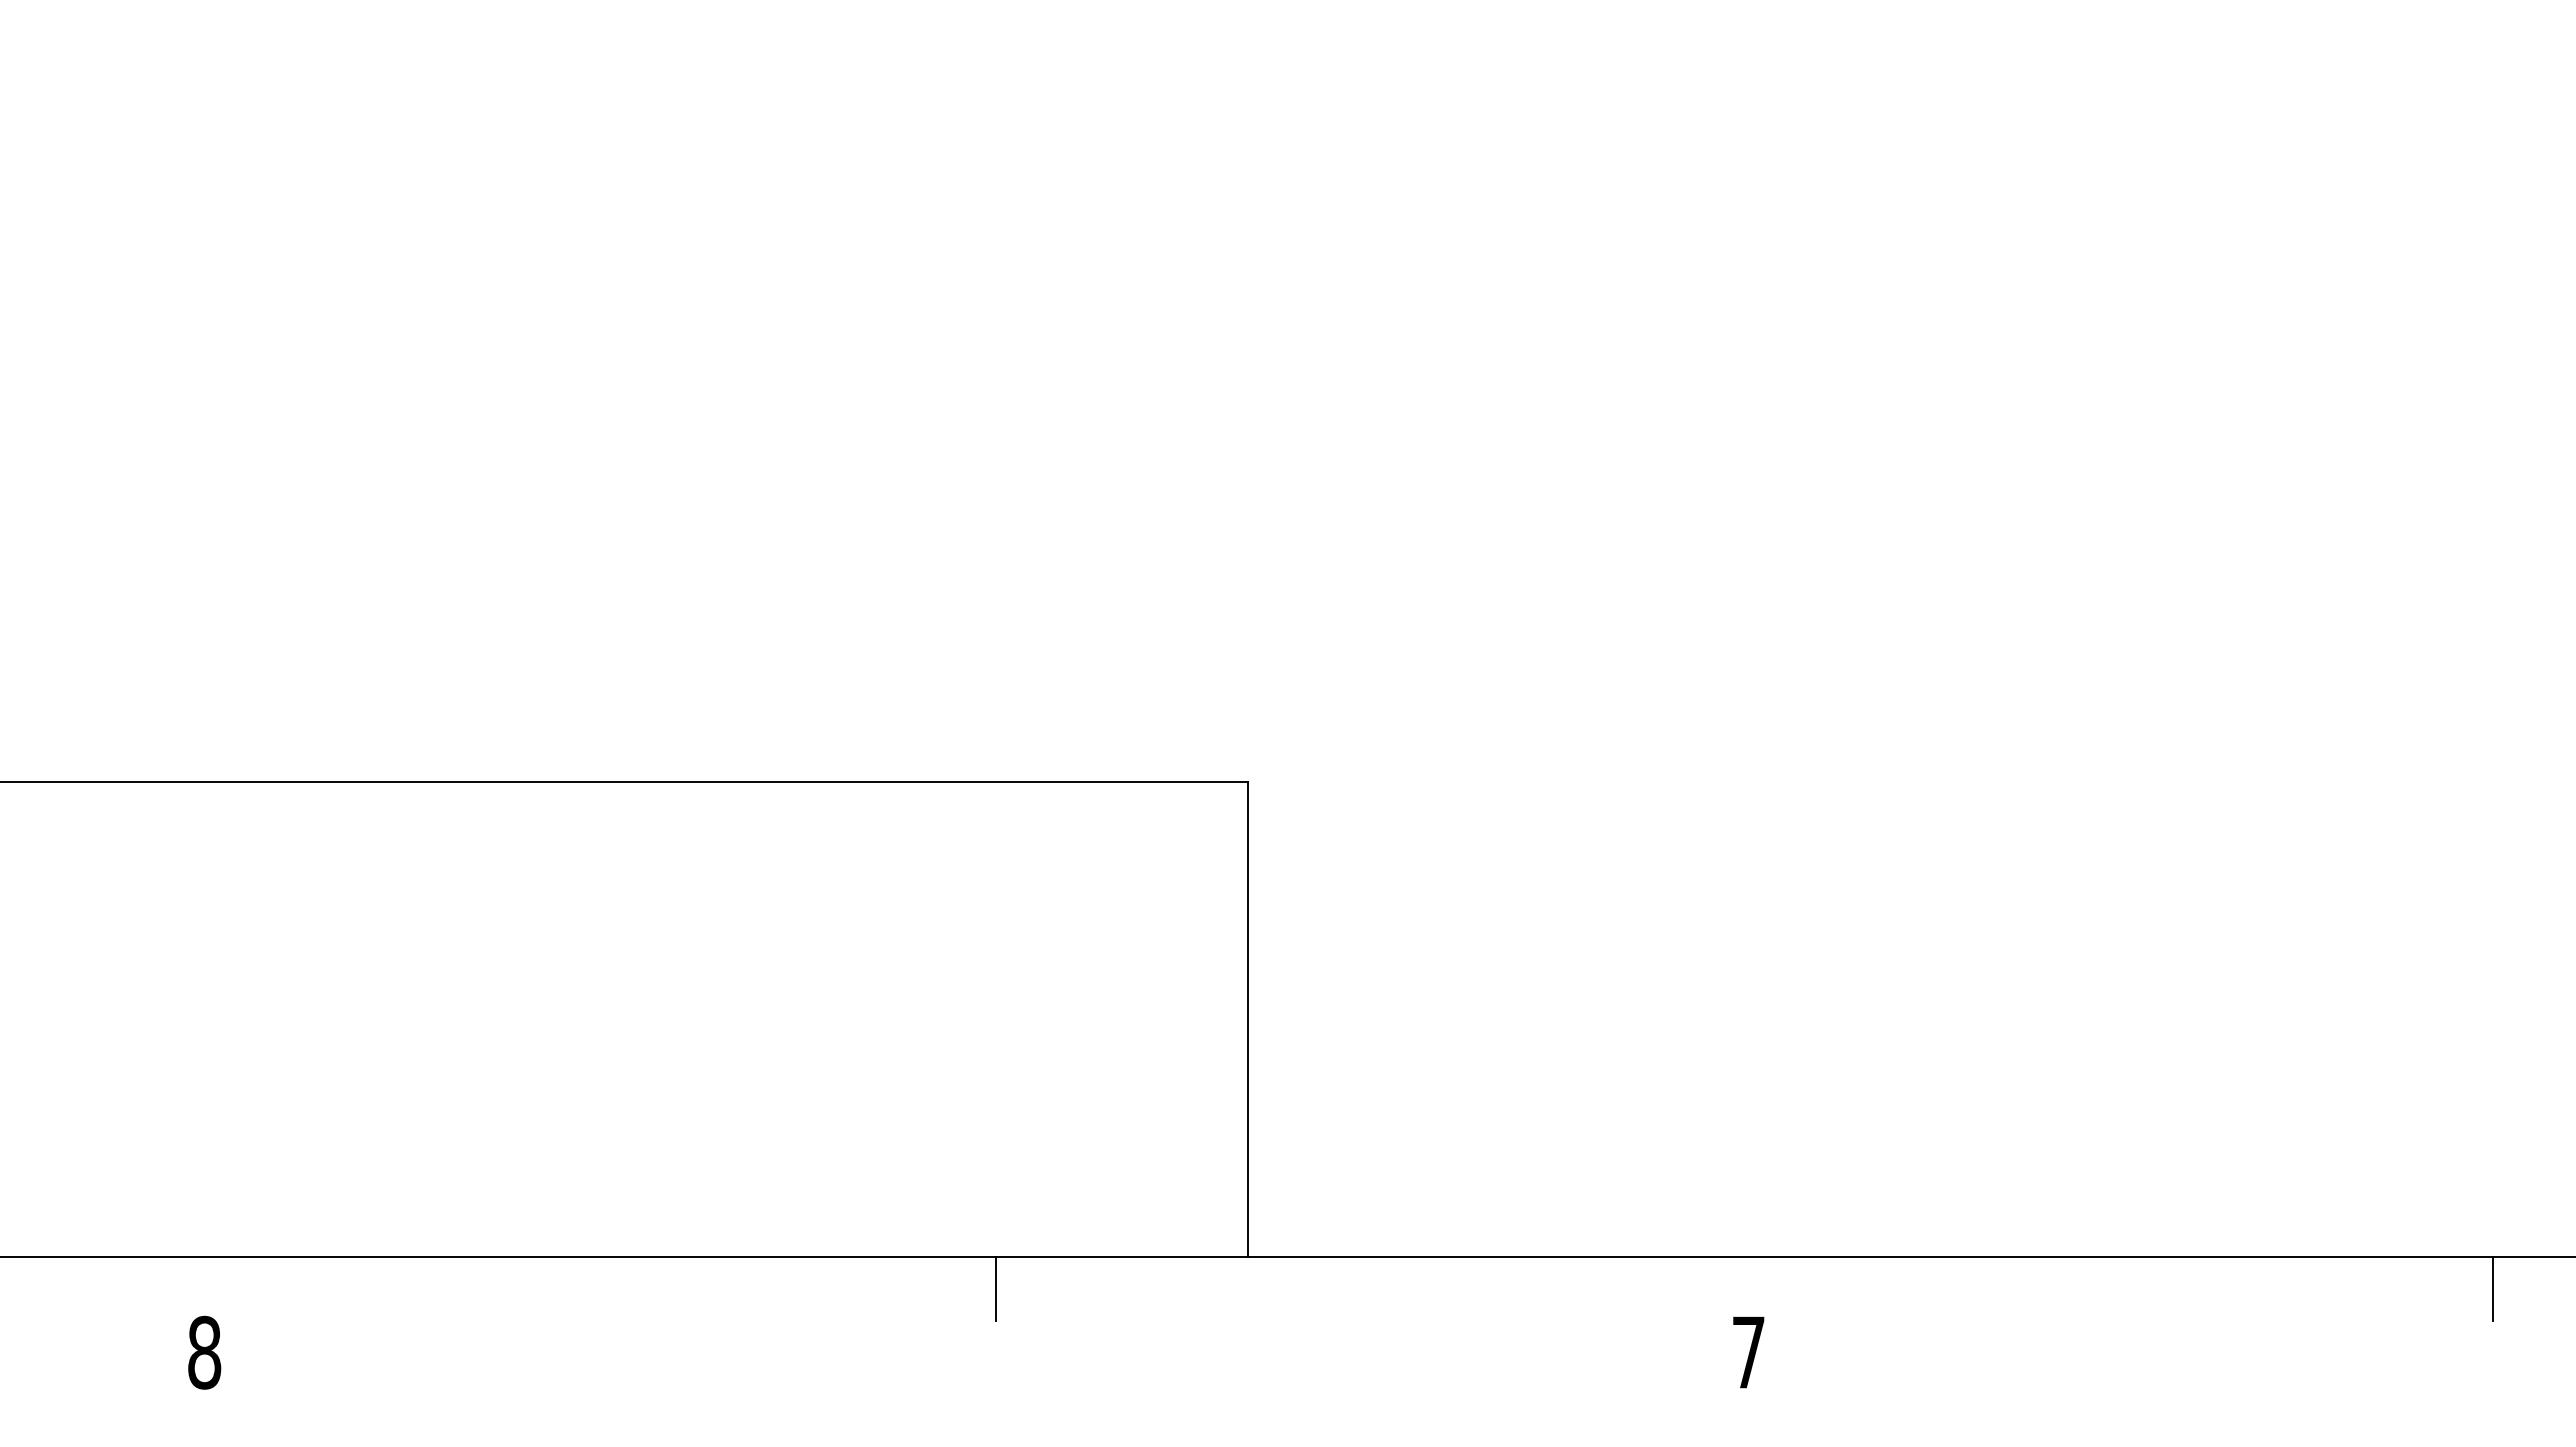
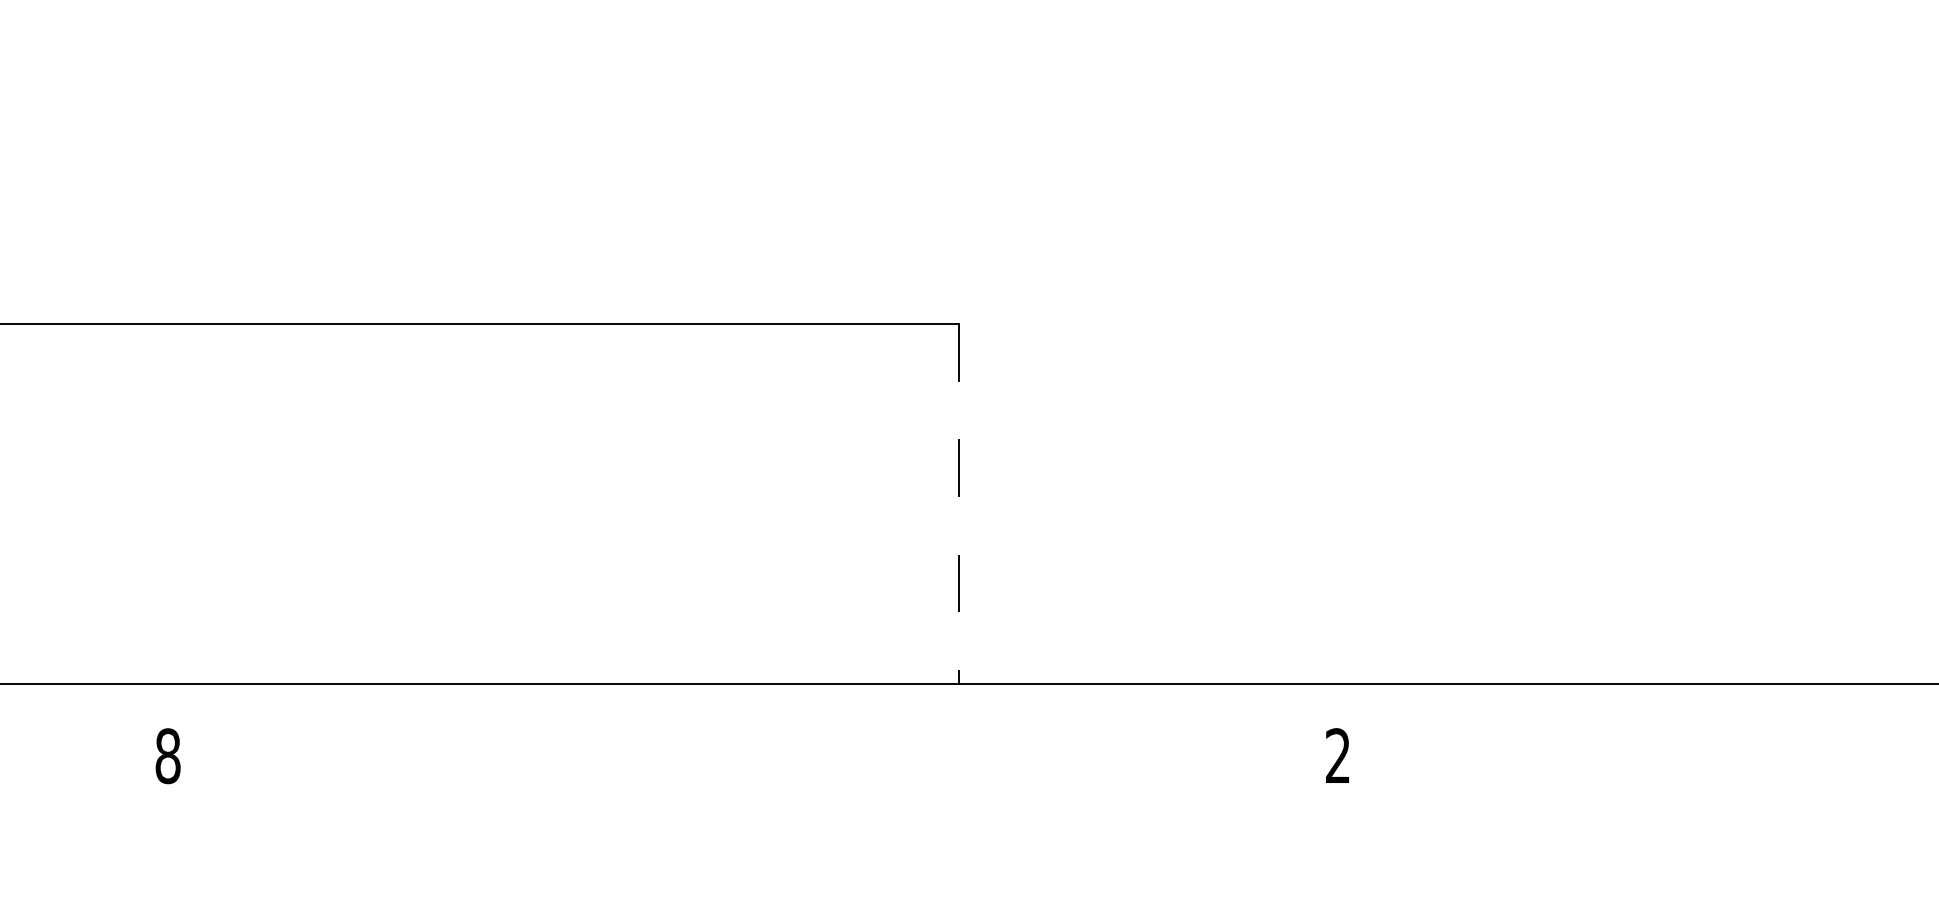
line: (1247, 1020) -> (958, 504), solid -> dashed
line: (995, 1288) -> (767, 707), removed
line: (2492, 1288) -> (1901, 707), removed
text: (1748, 1351) -> (1337, 755), 7 -> 2

